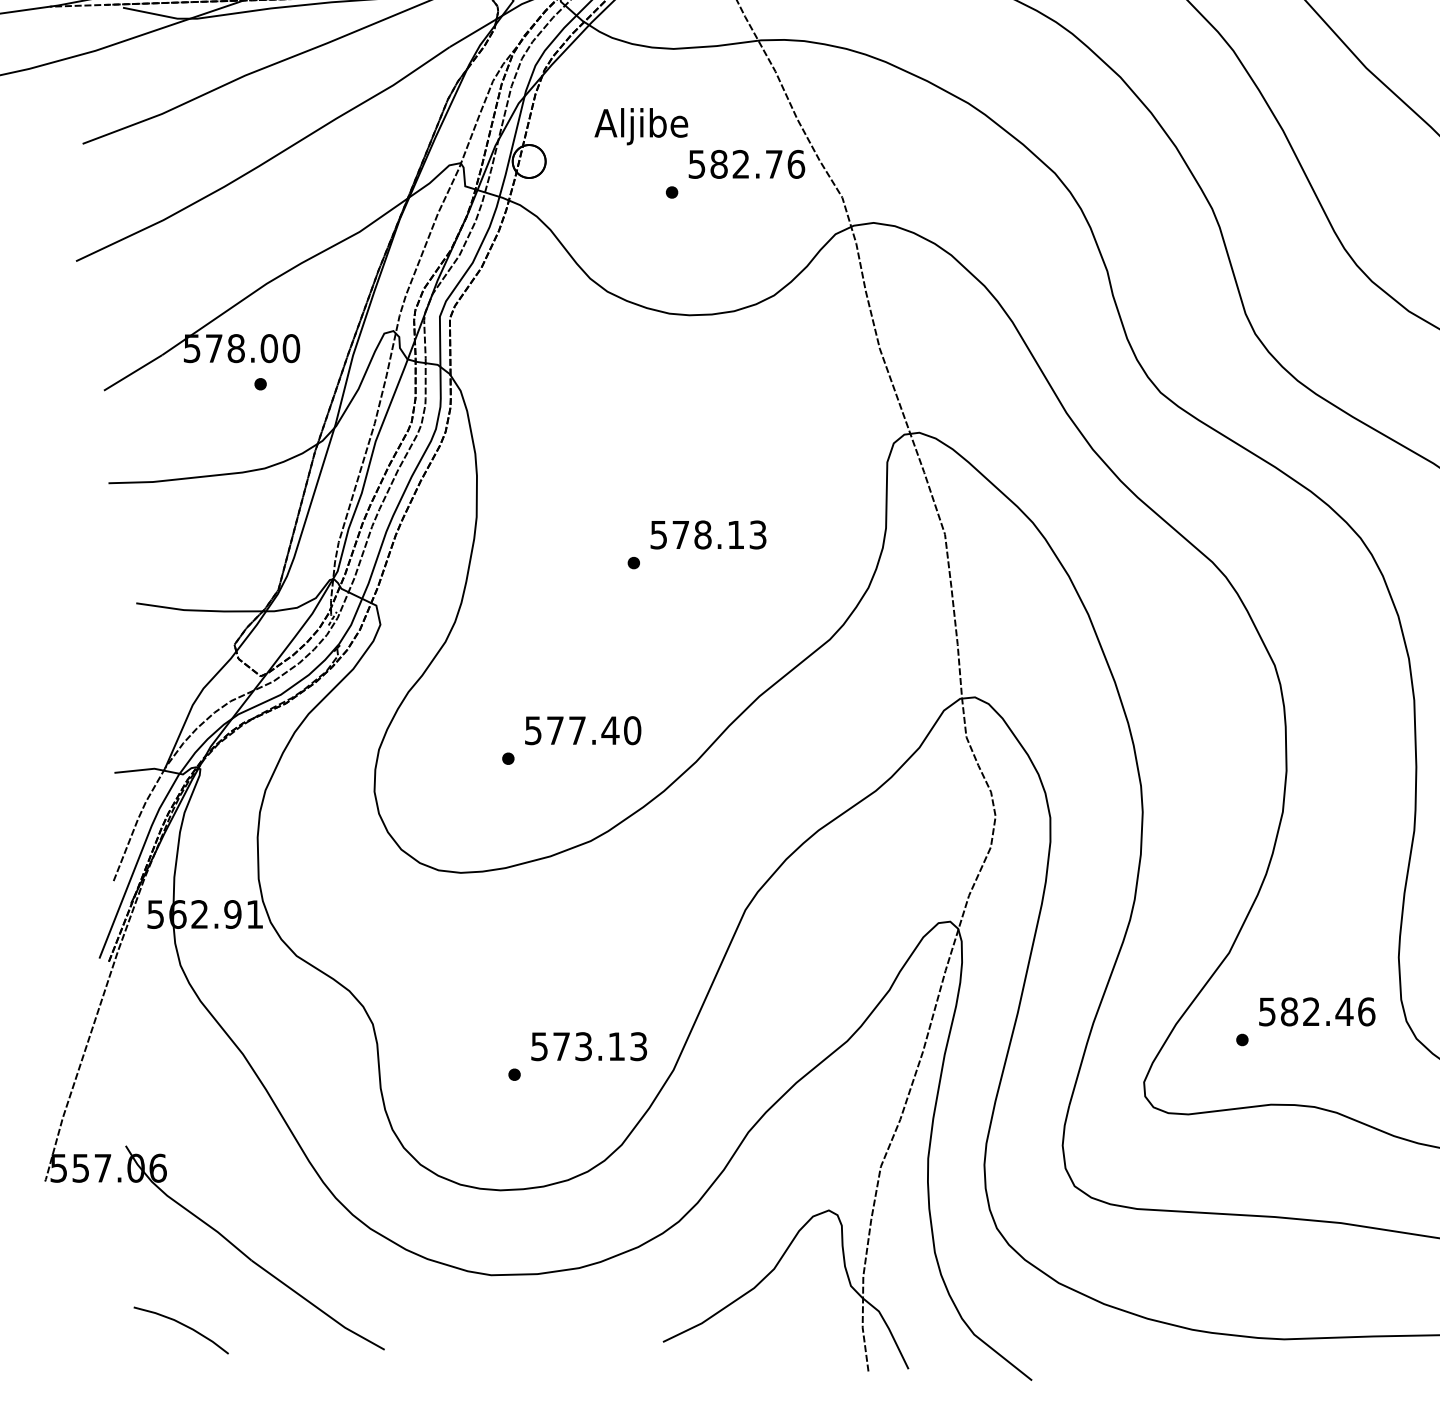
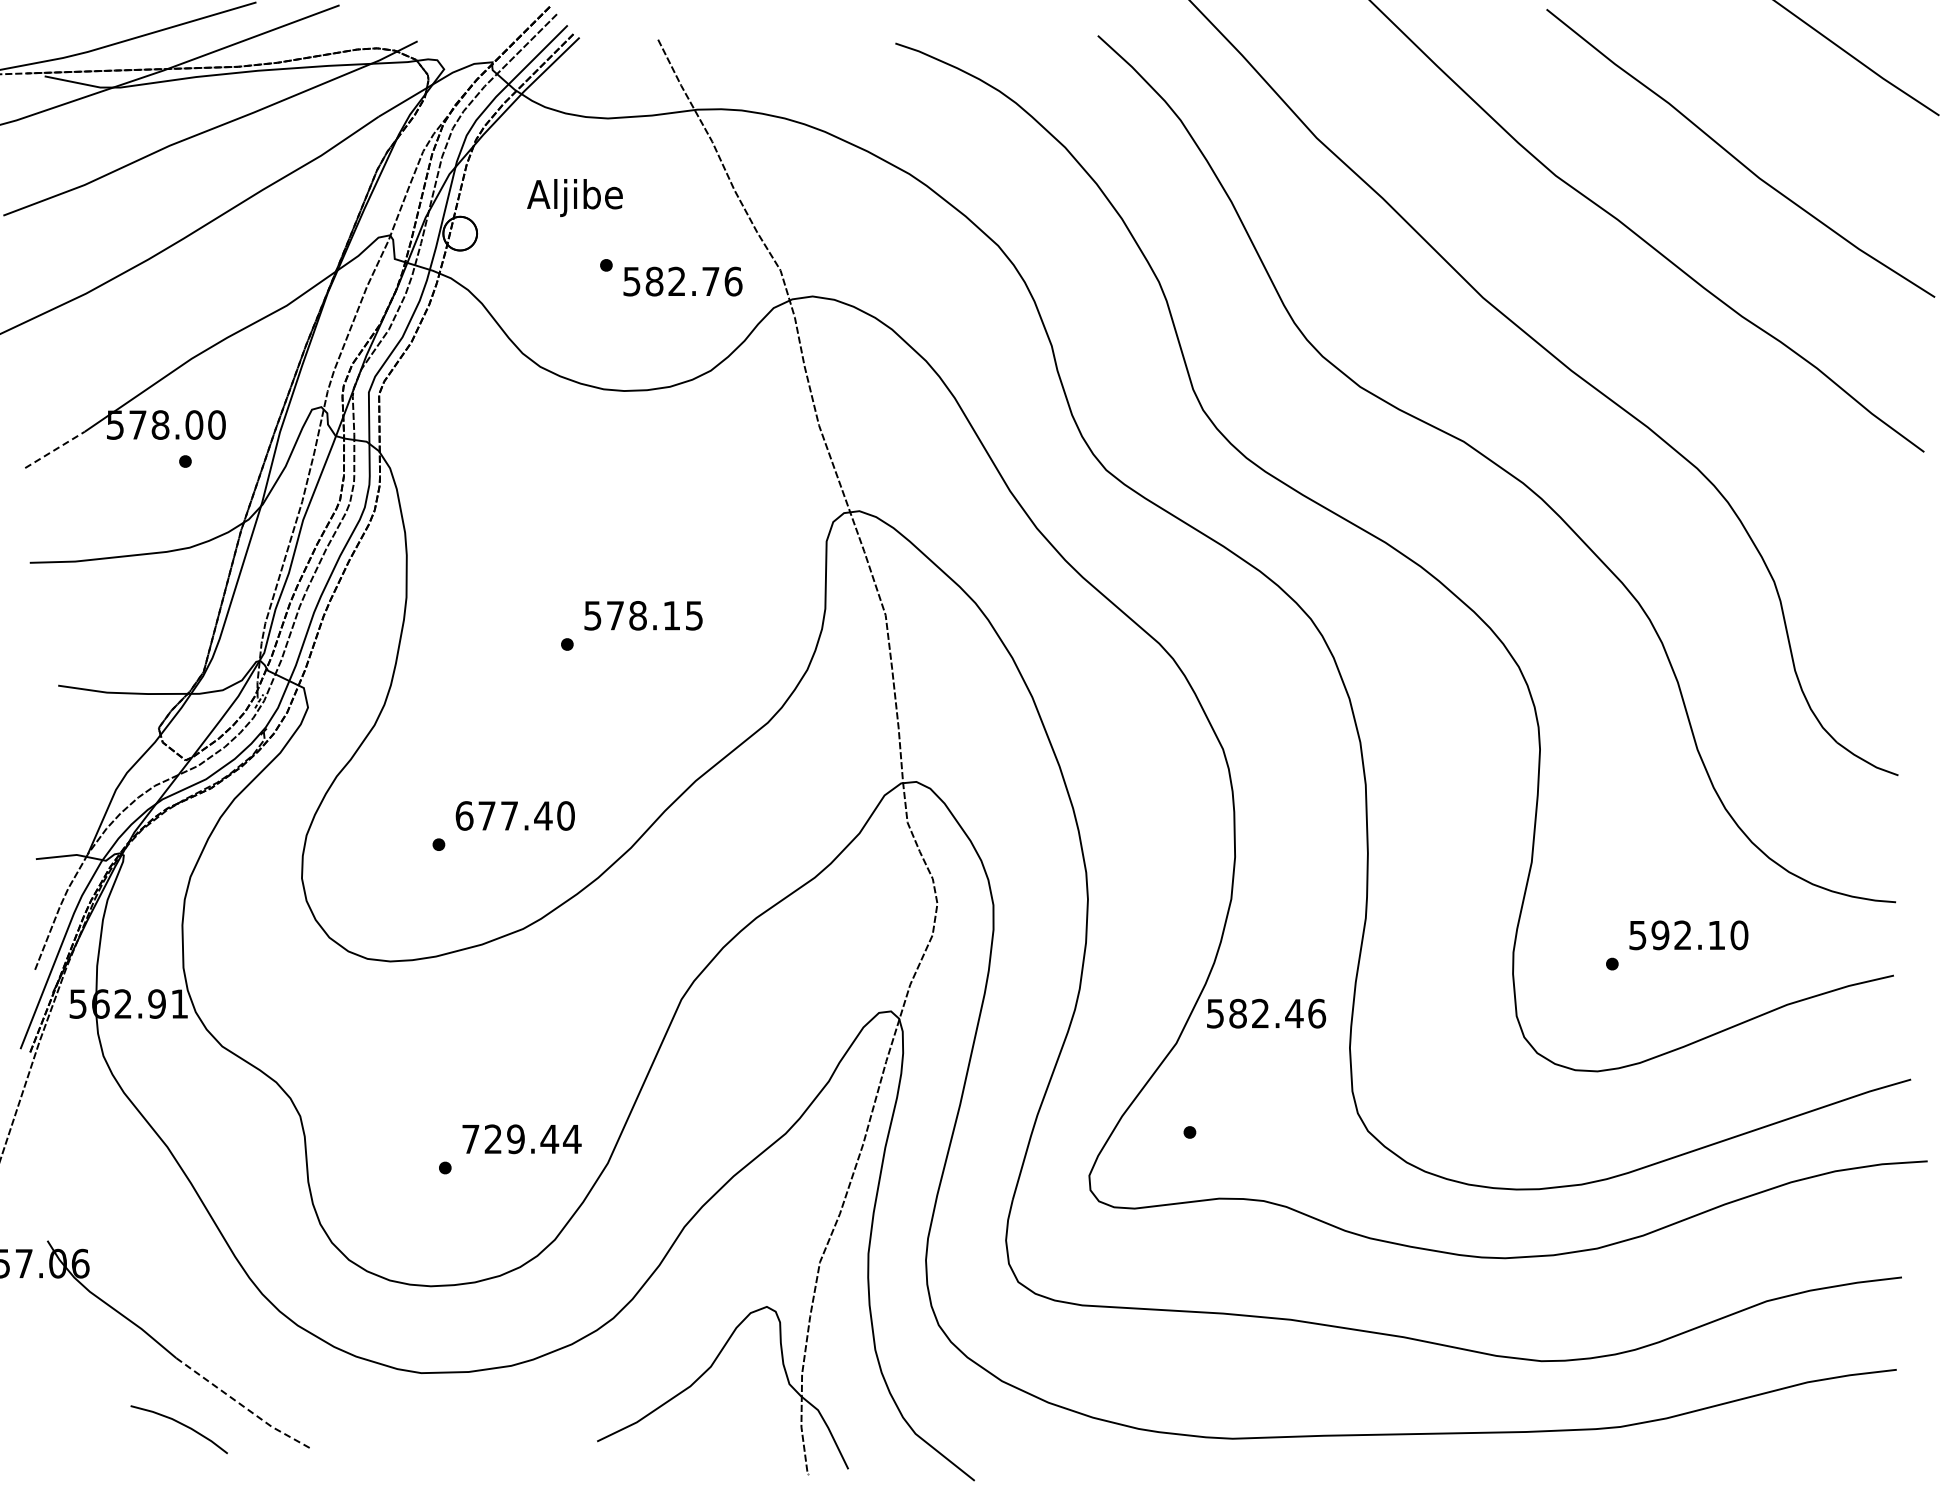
text: (746, 164) -> (682, 281), moved
line: (132, 372) -> (54, 449), solid -> dashed
text: (758, 534) -> (694, 615), 578.13 -> 578.15
text: (533, 730) -> (464, 815), 577.40 -> 677.40
text: (1317, 1011) -> (1266, 1013), moved
text: (589, 1046) -> (521, 1139), 573.13 -> 729.44
line: (317, 1307) -> (243, 1406), solid -> dashed
curve: (182, 1325) -> (180, 1424), moved

